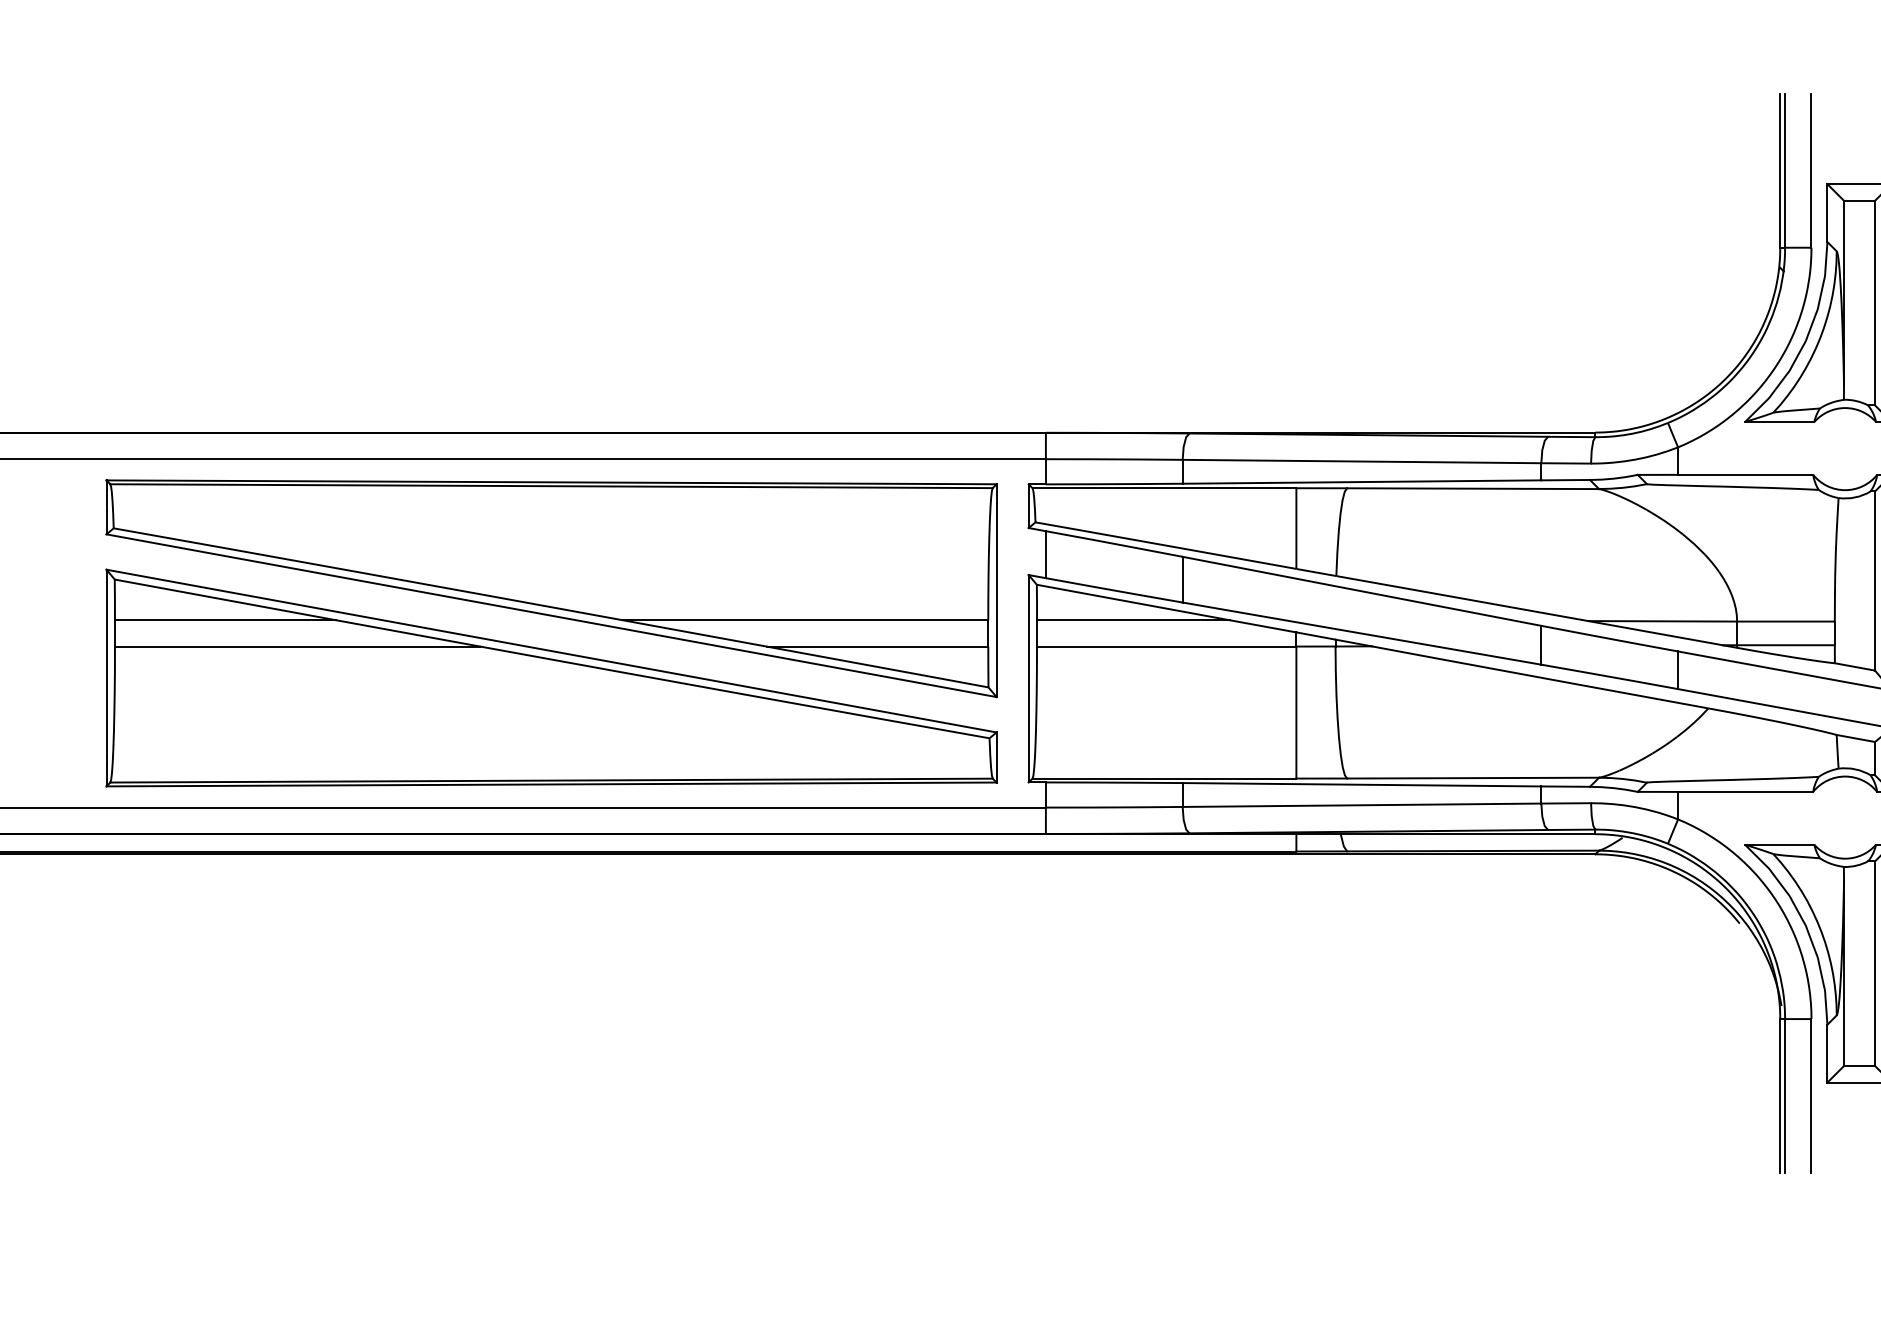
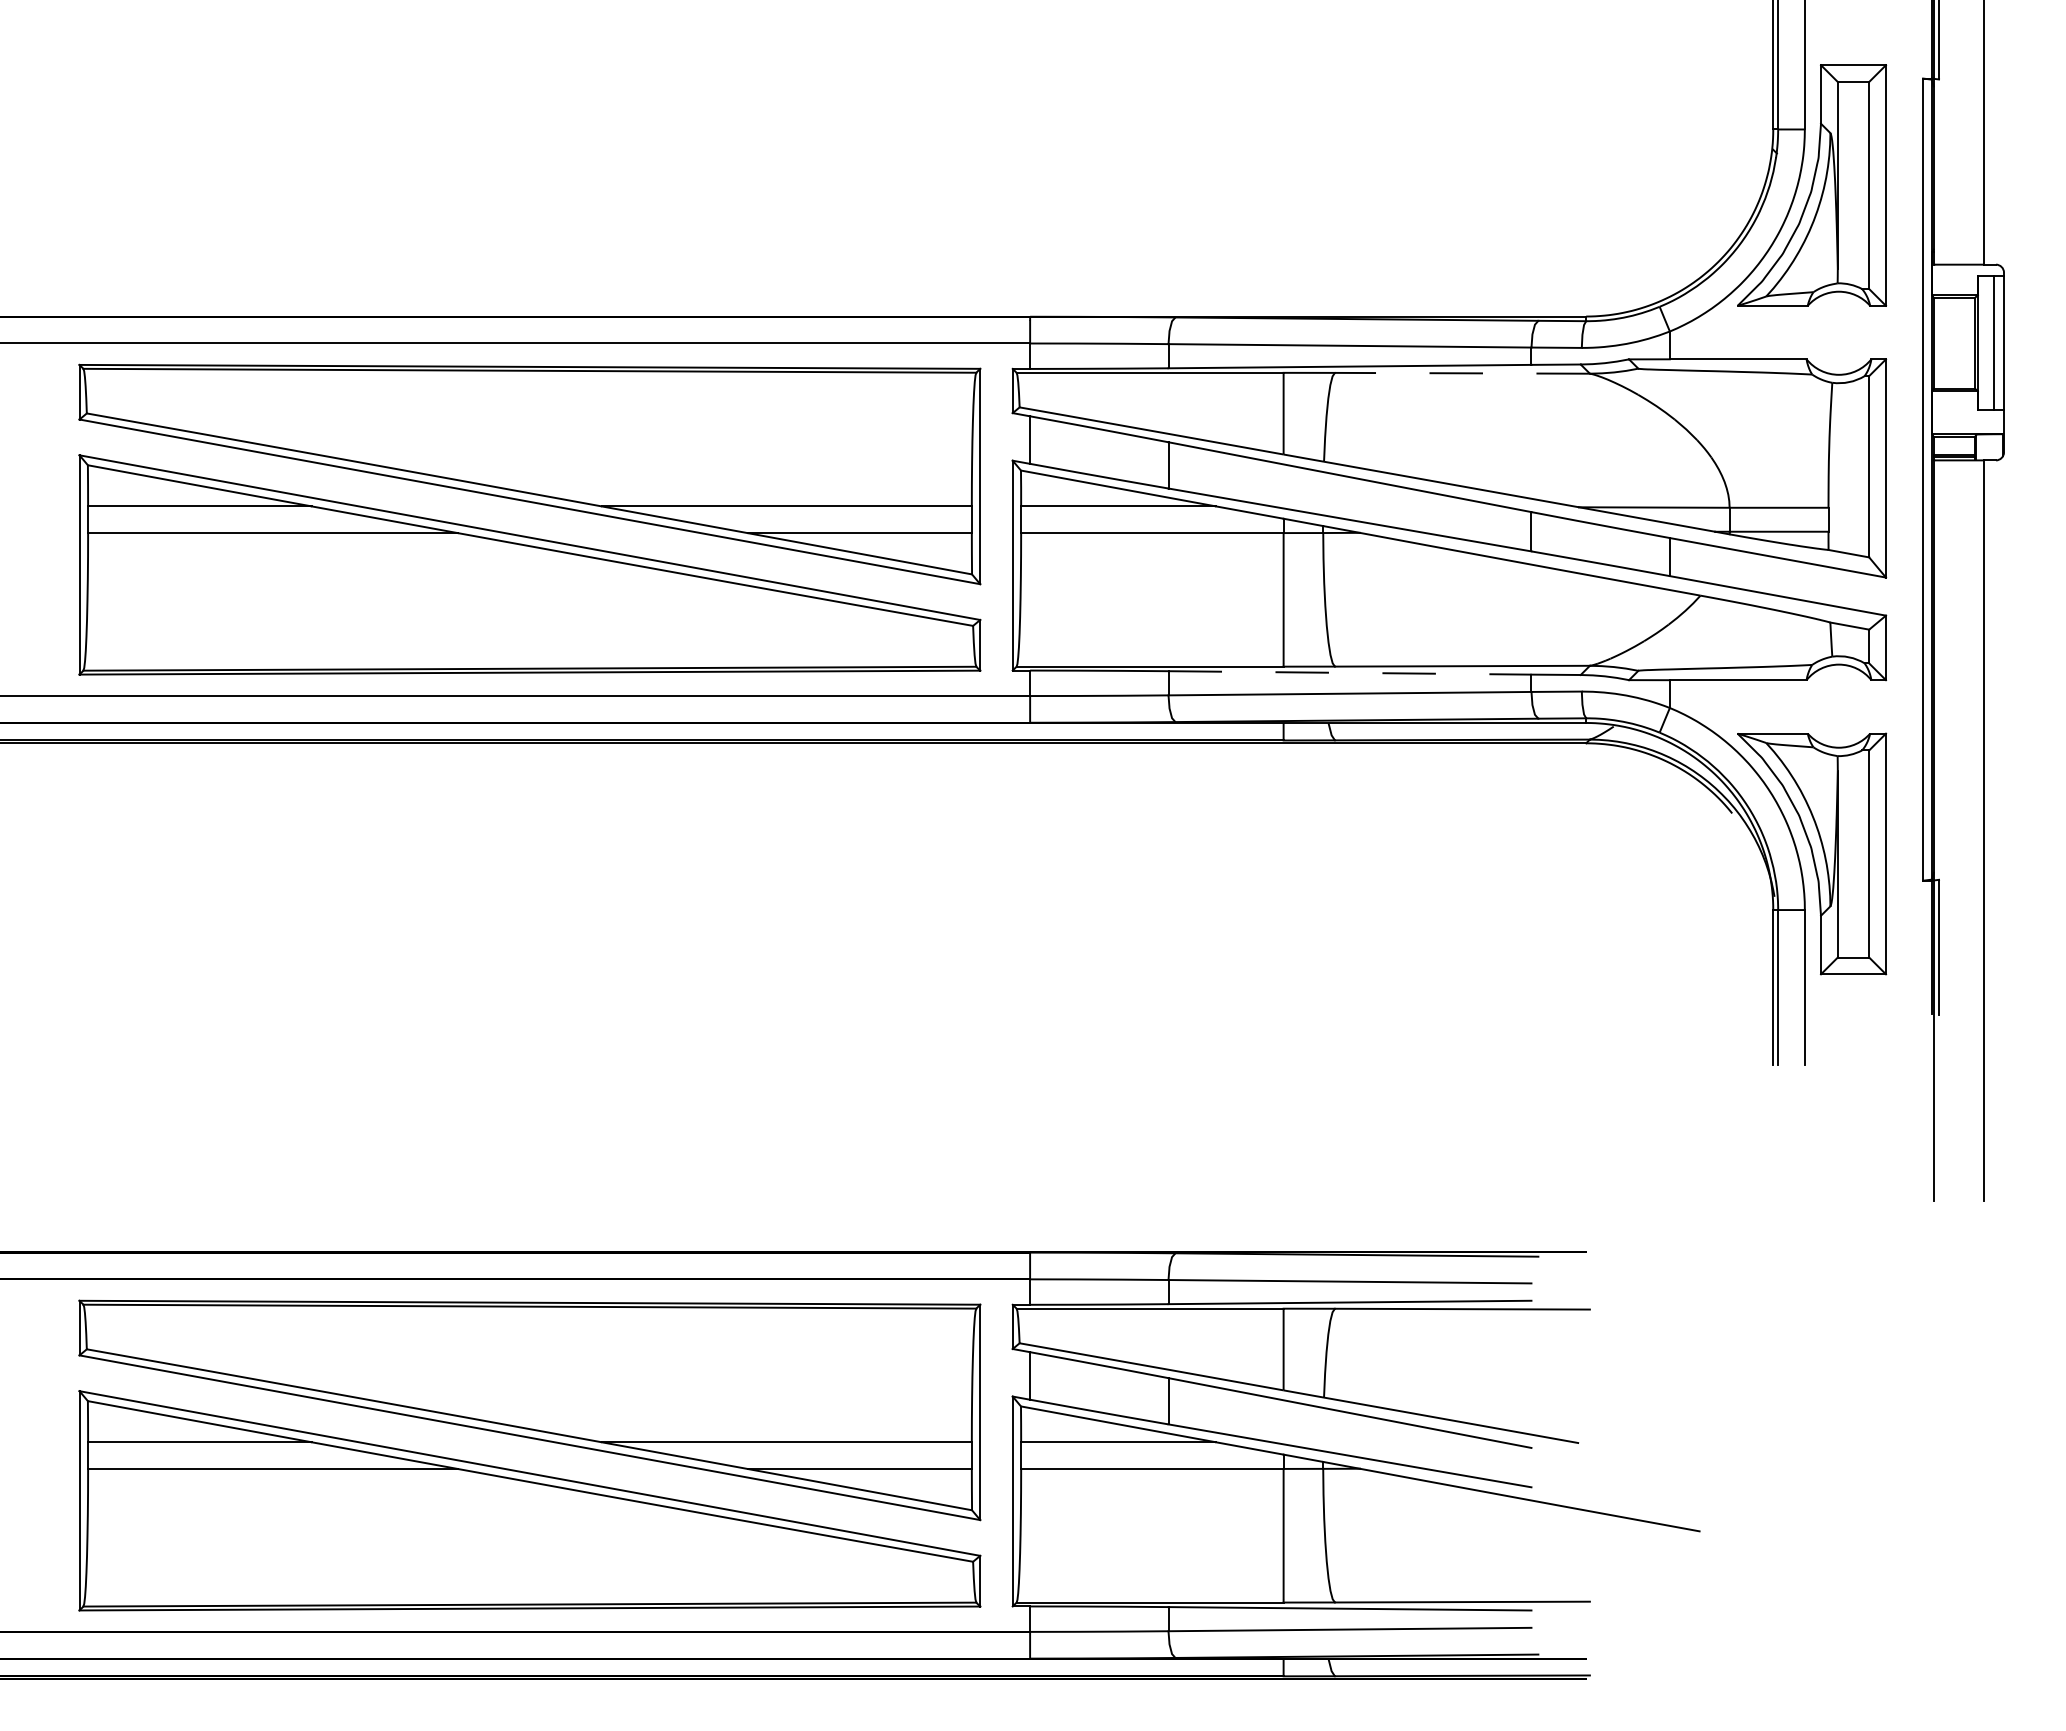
line: (1473, 488) -> (1462, 373), solid -> dashed
line: (1362, 784) -> (1350, 672), solid -> dashed

